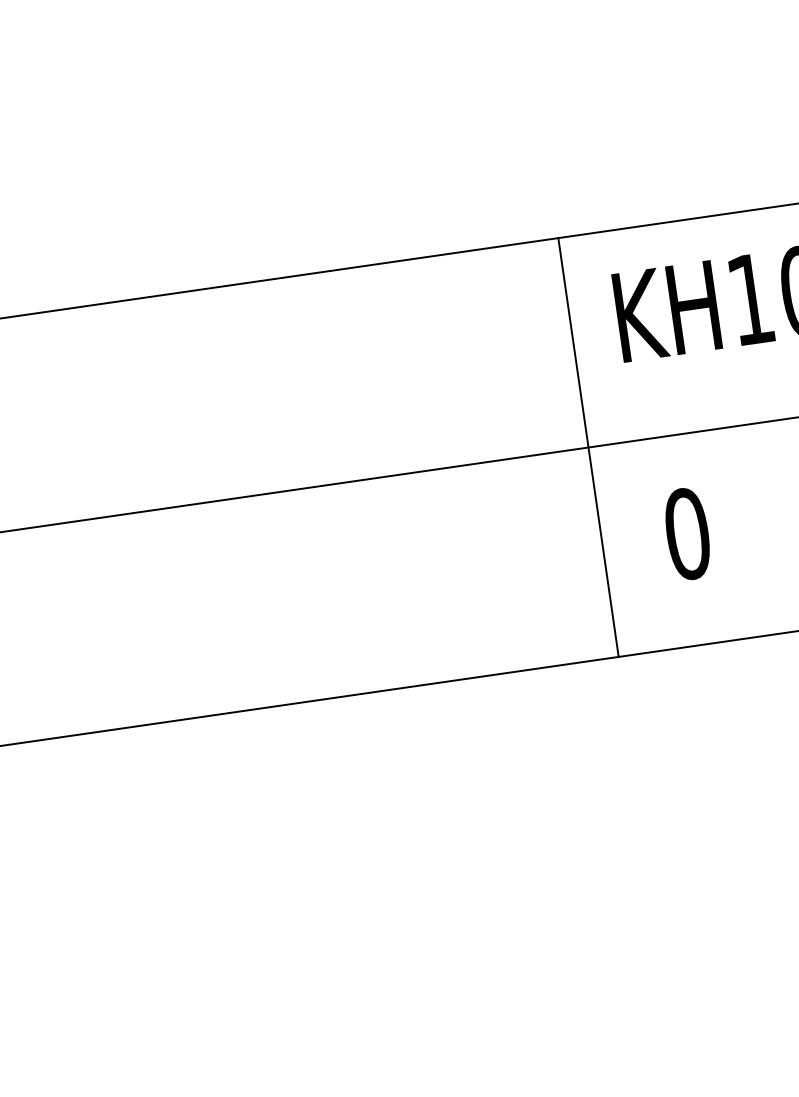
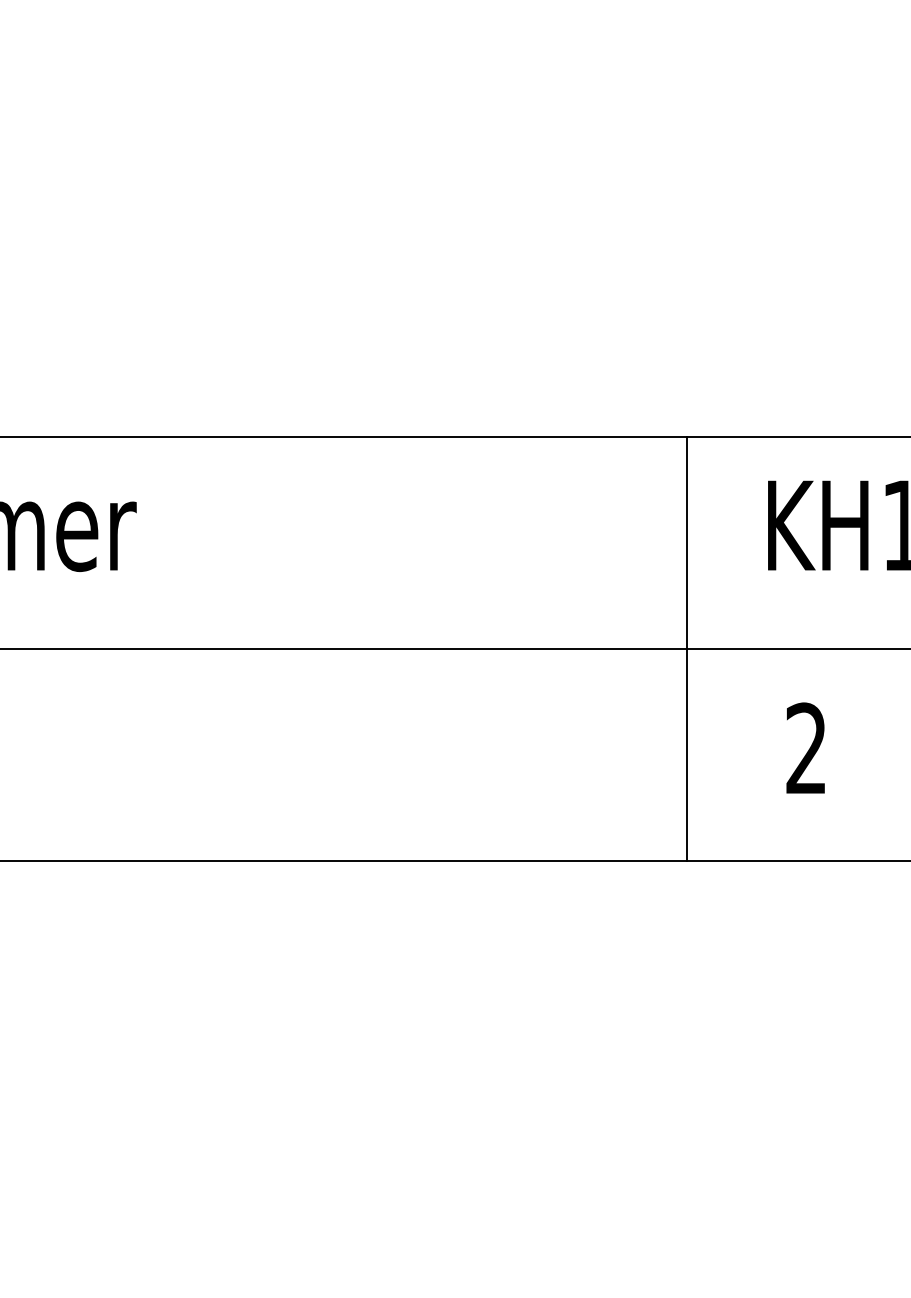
line: (587, 447) -> (686, 648), moved
text: (687, 533) -> (806, 748), 0 -> 2

